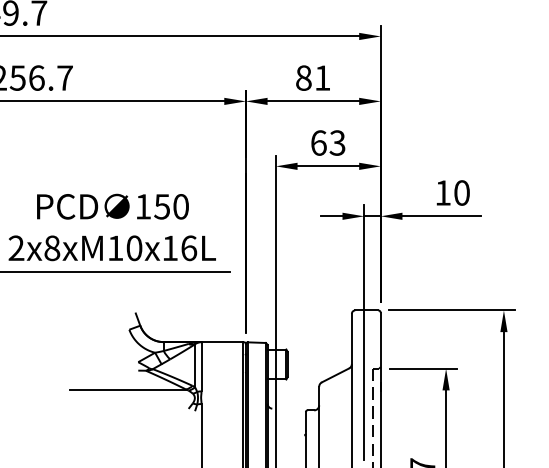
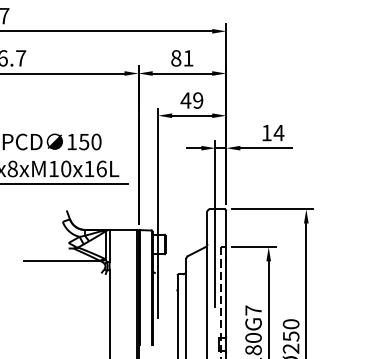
text: (327, 142) -> (191, 100), 63 -> 49
text: (461, 192) -> (278, 132), 10 -> 14

